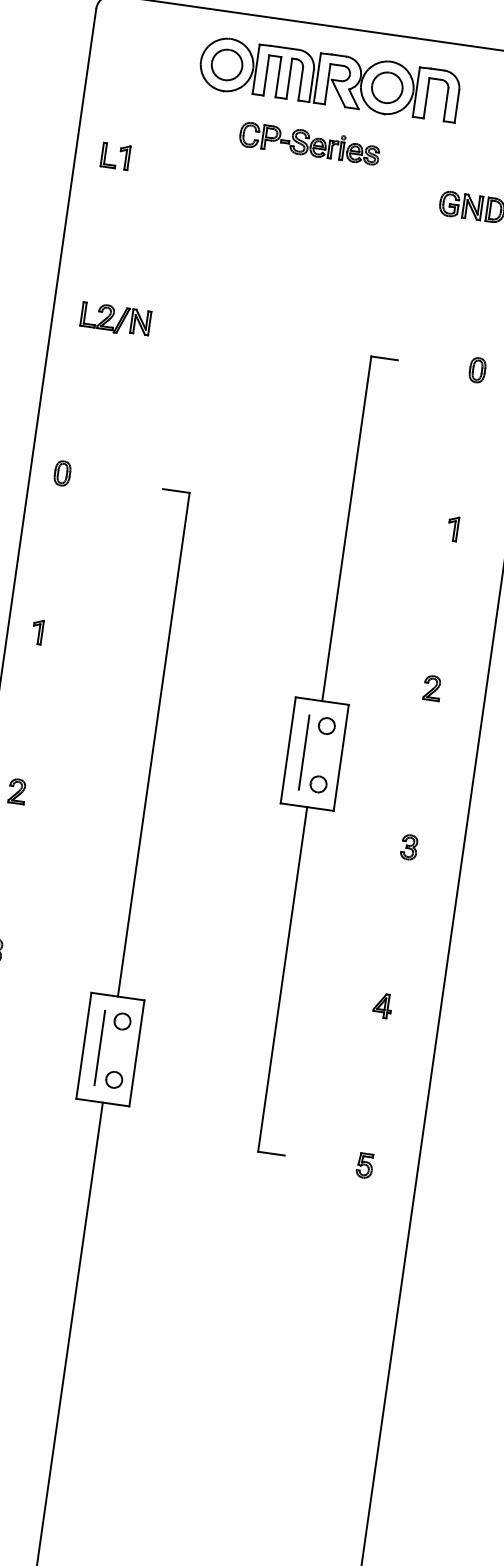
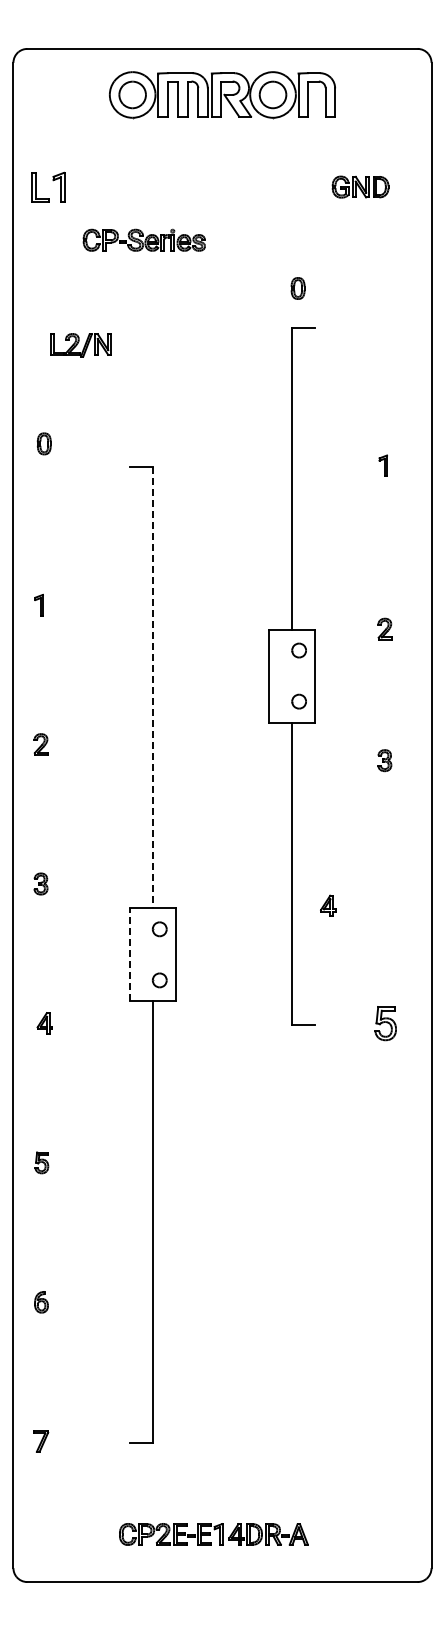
part: (309, 142) -> (143, 239), moved
part: (115, 155) -> (47, 186), size x1.4
part: (114, 319) -> (80, 345), moved
part: (476, 370) -> (297, 288), moved
part: (61, 472) -> (43, 443), moved
part: (431, 687) -> (384, 628), moved
line: (153, 744) -> (152, 687), solid -> dashed
line: (303, 751) -> (282, 675), removed
part: (408, 847) -> (384, 760), moved
part: (382, 1005) -> (328, 905), moved
line: (83, 1045) -> (129, 954), solid -> dashed
line: (99, 1047) -> (143, 954), removed
part: (364, 1165) -> (385, 1023), size x1.6

